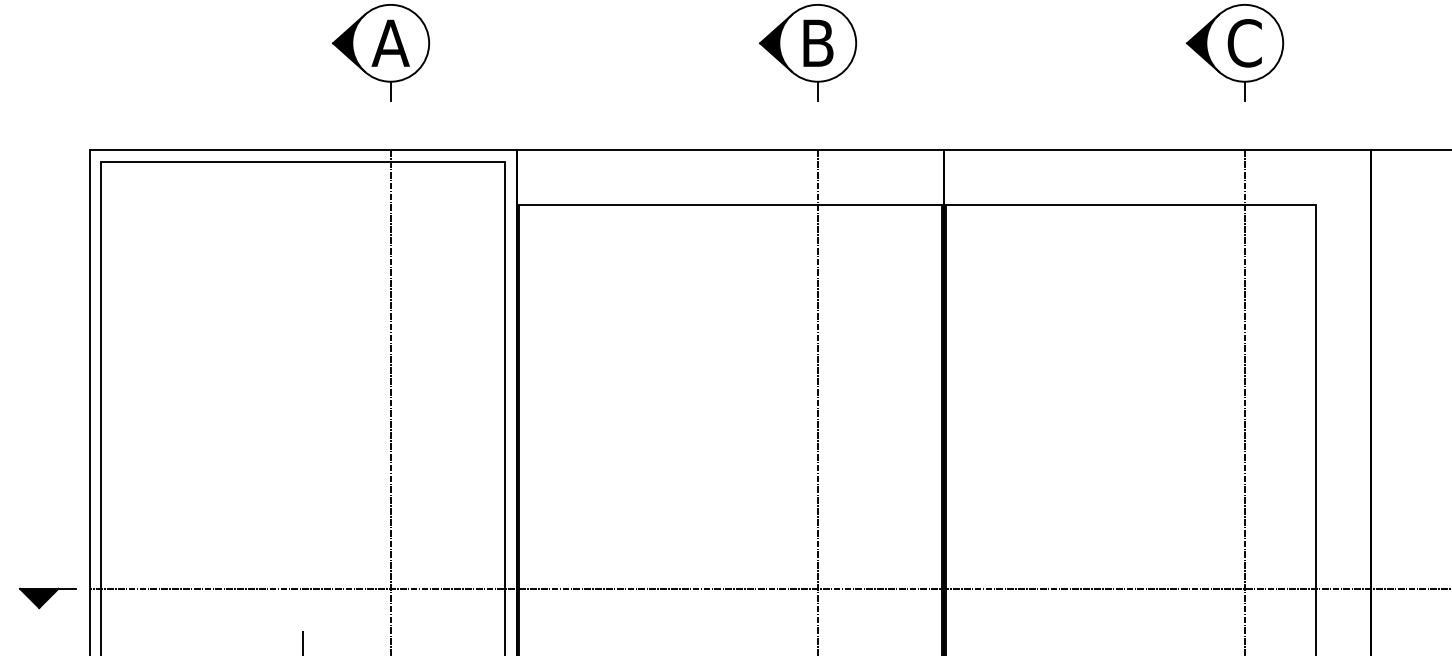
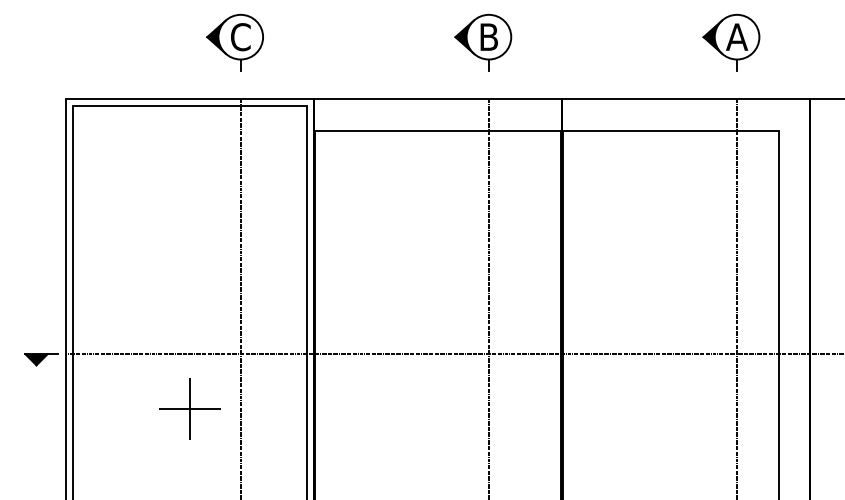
text: (390, 43) -> (240, 37), A -> C
text: (1245, 43) -> (737, 37), C -> A

